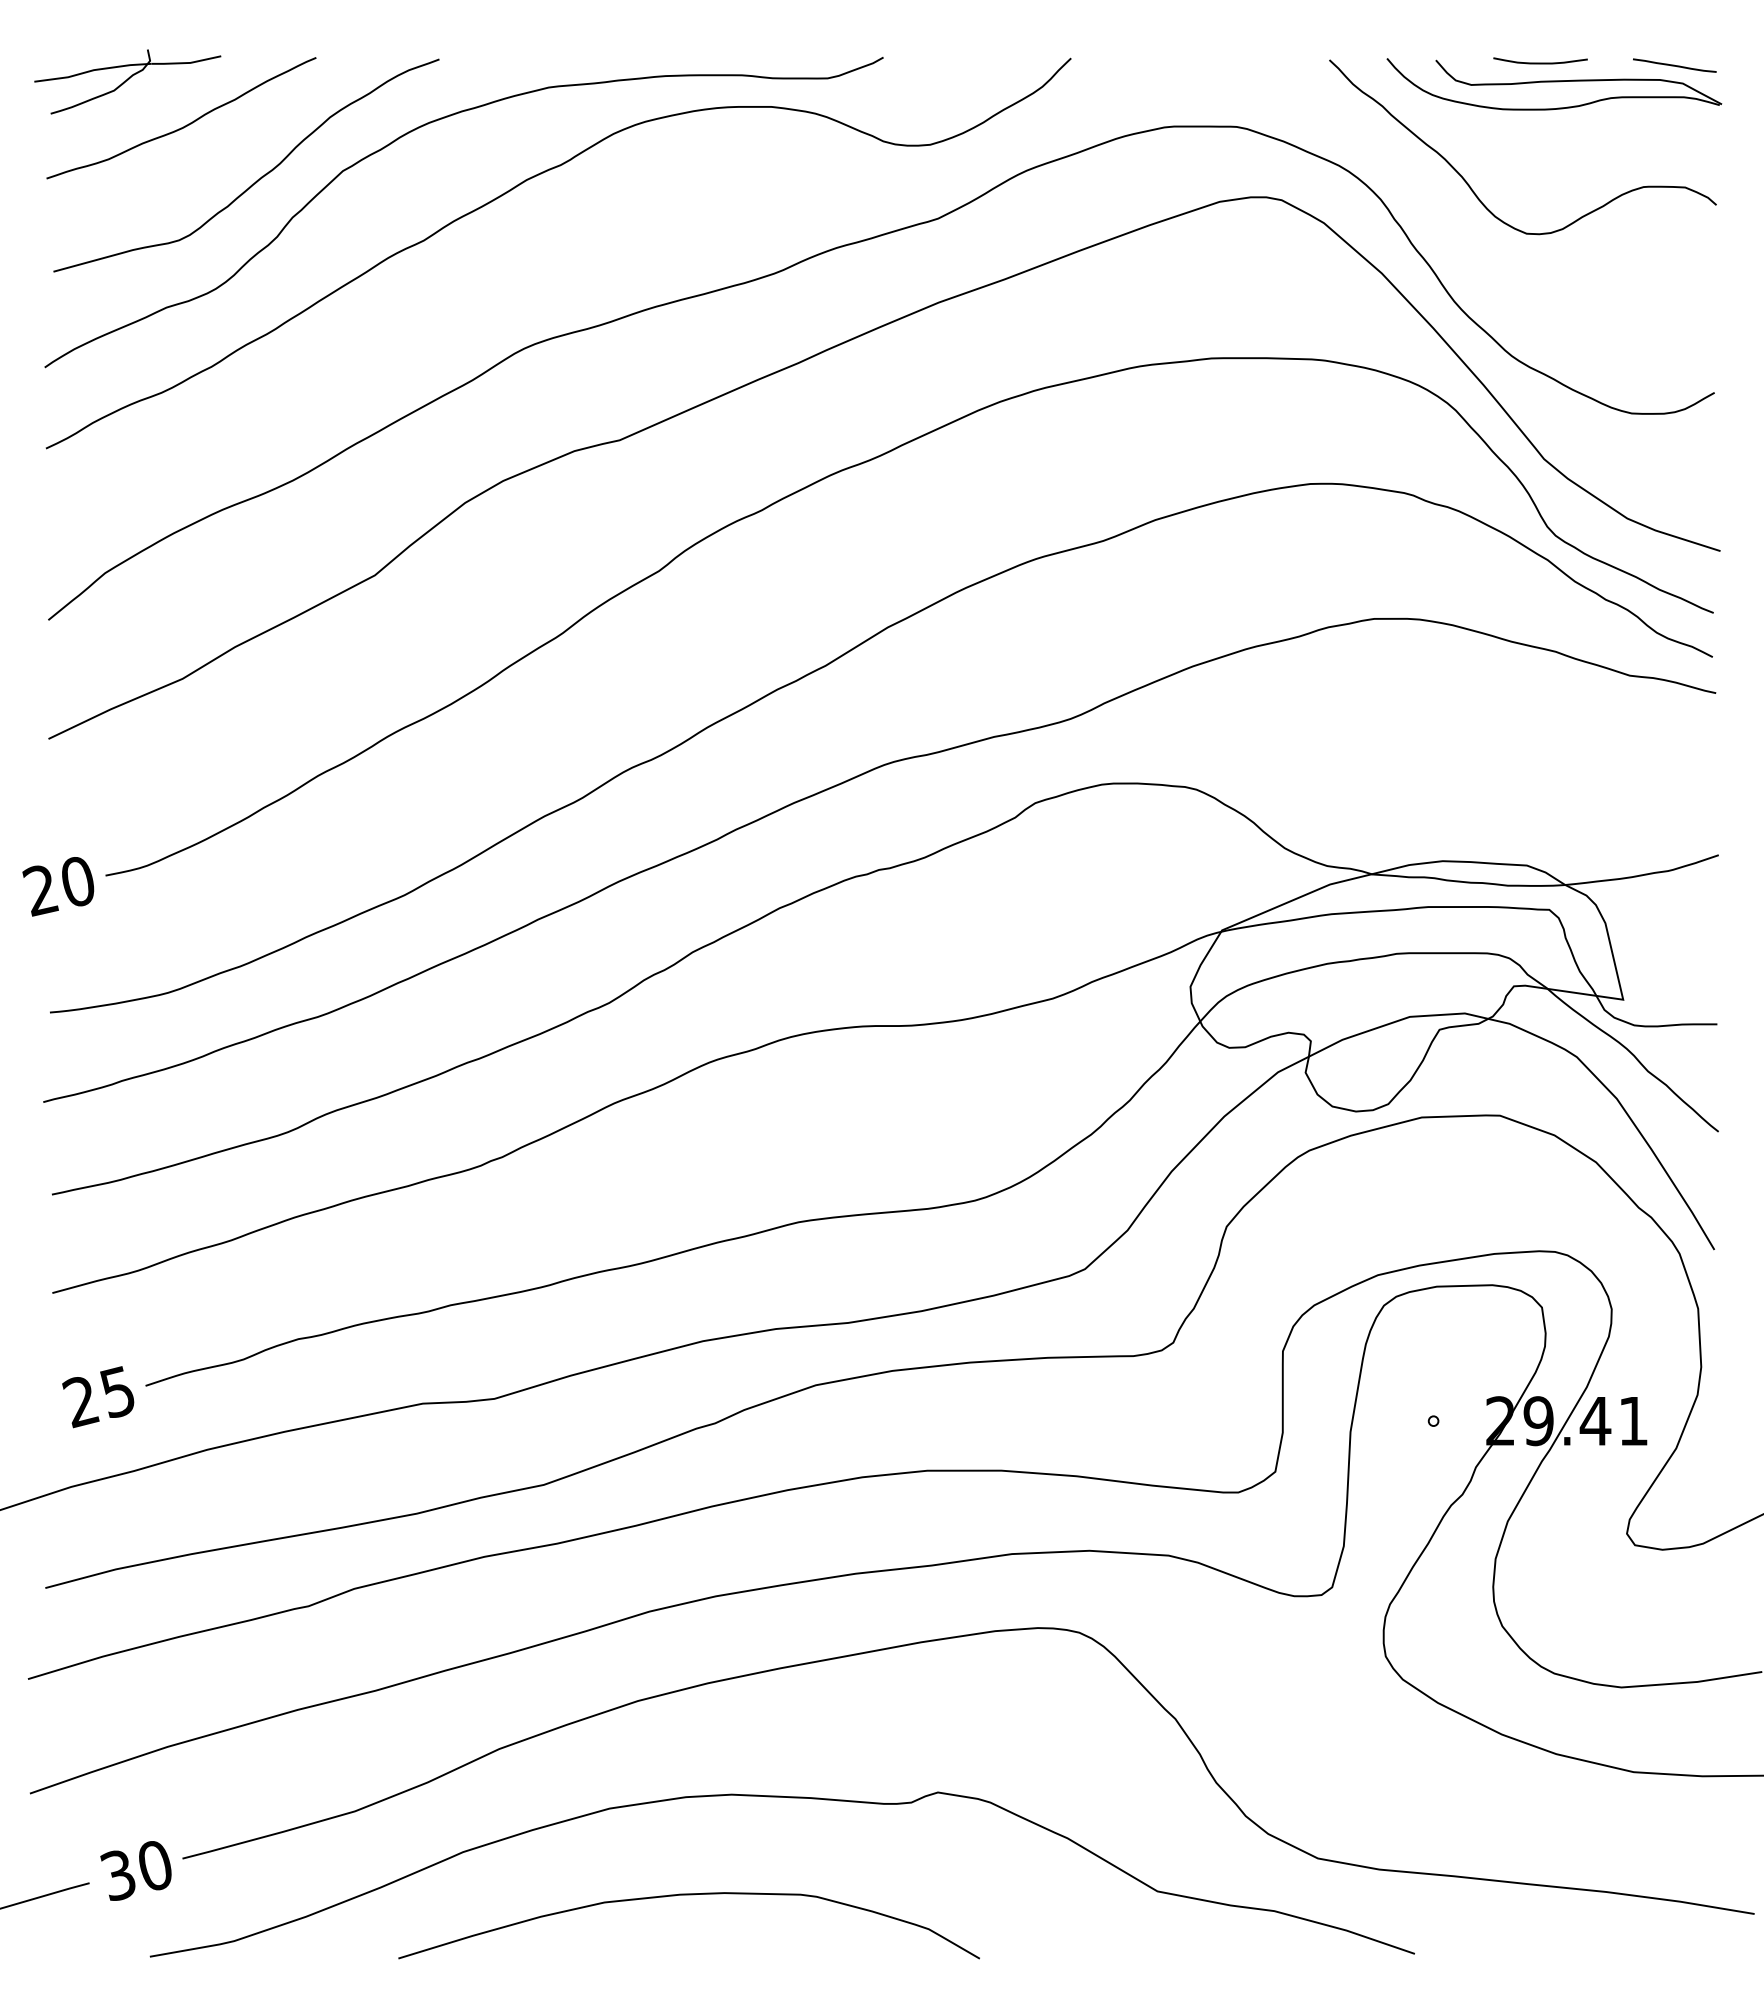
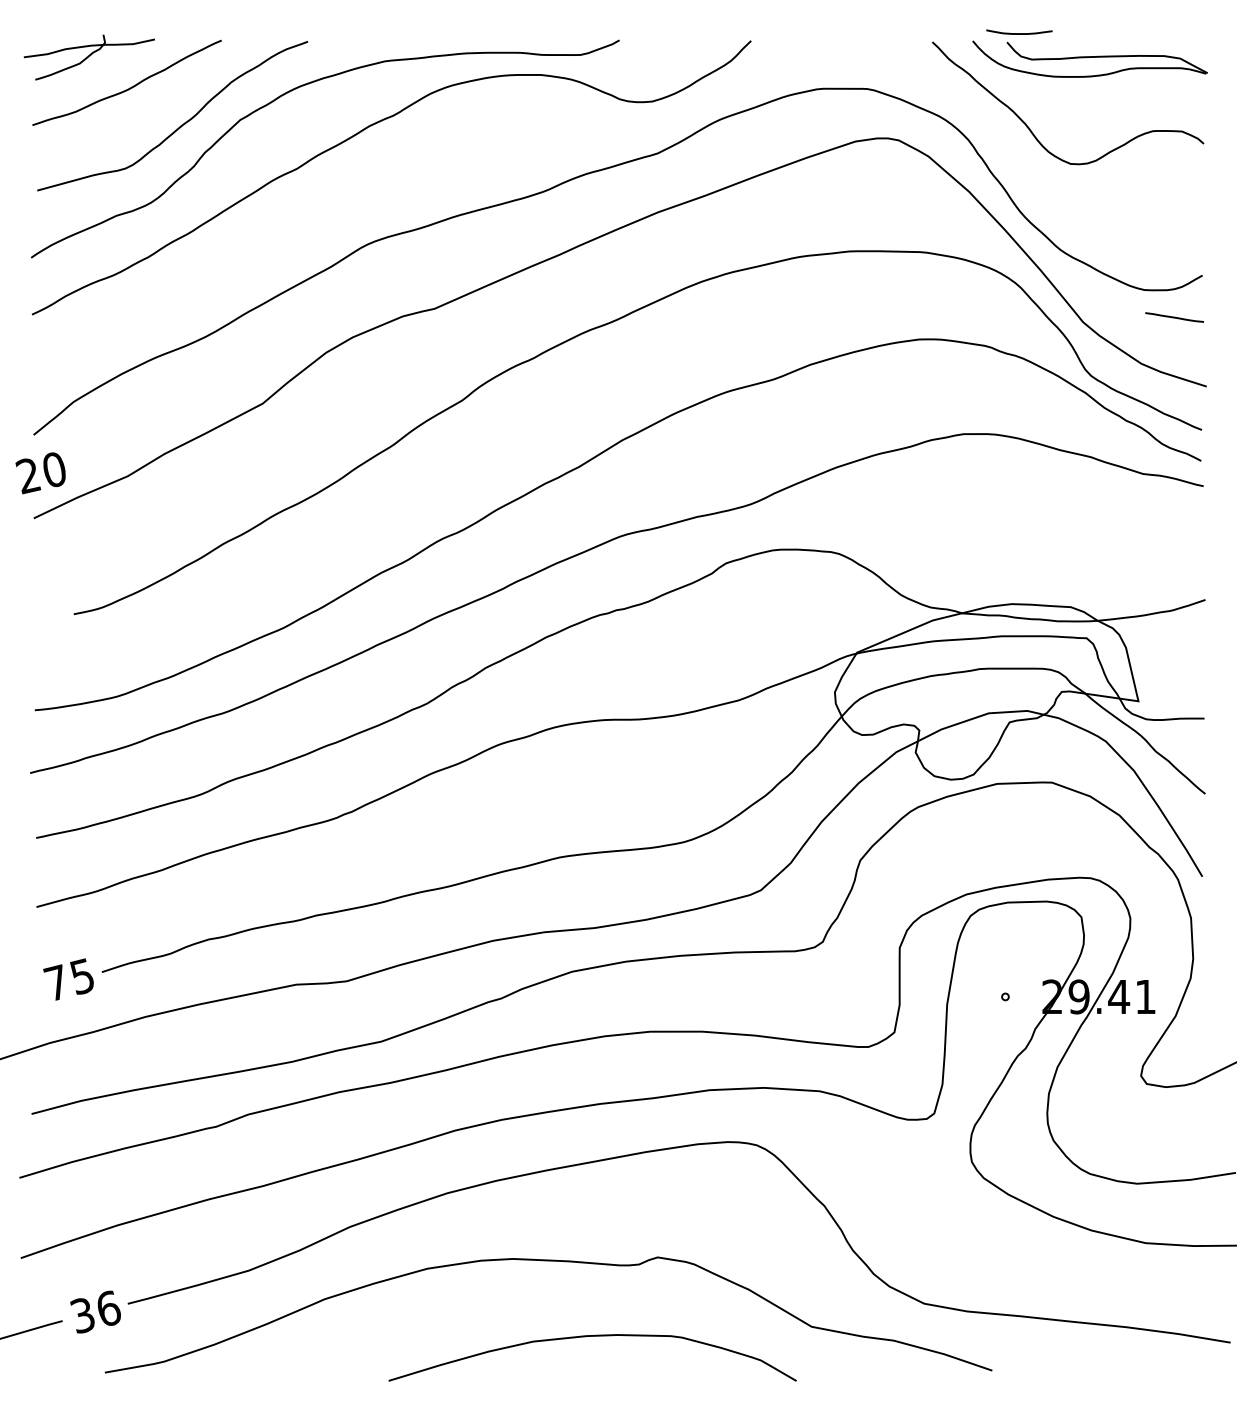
curve: (1540, 62) -> (1019, 33), moved
line: (1674, 65) -> (1174, 317), moved
text: (58, 886) -> (40, 473), moved
text: (80, 1401) -> (56, 983), 25 -> 75
text: (155, 1865) -> (108, 1308), 30 -> 36
curve: (688, 1895) -> (592, 1336), moved

